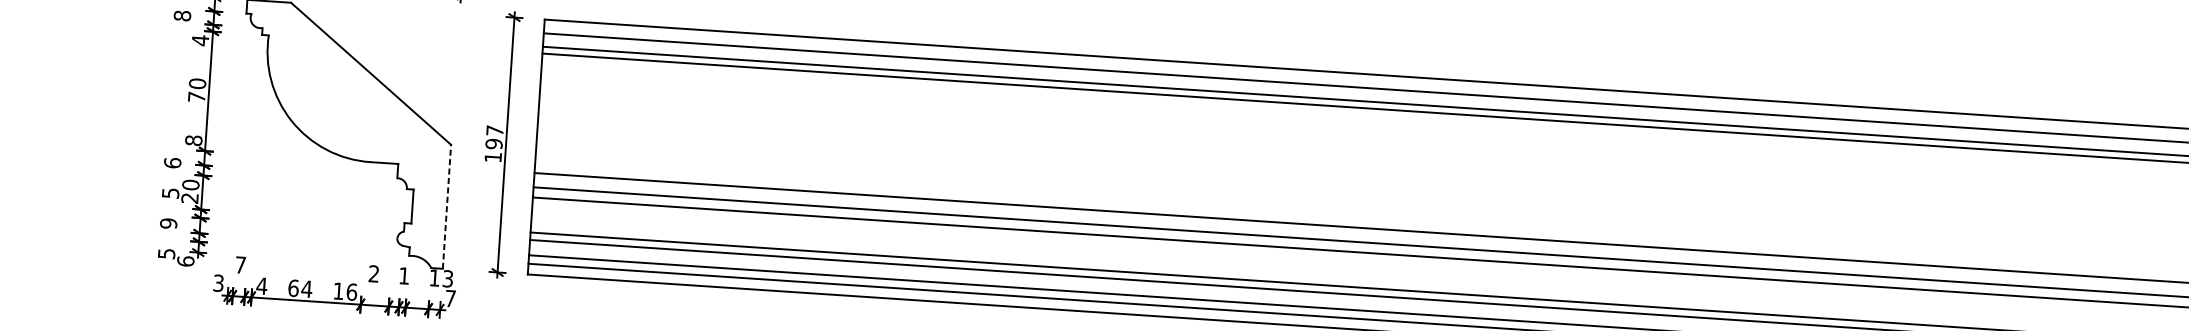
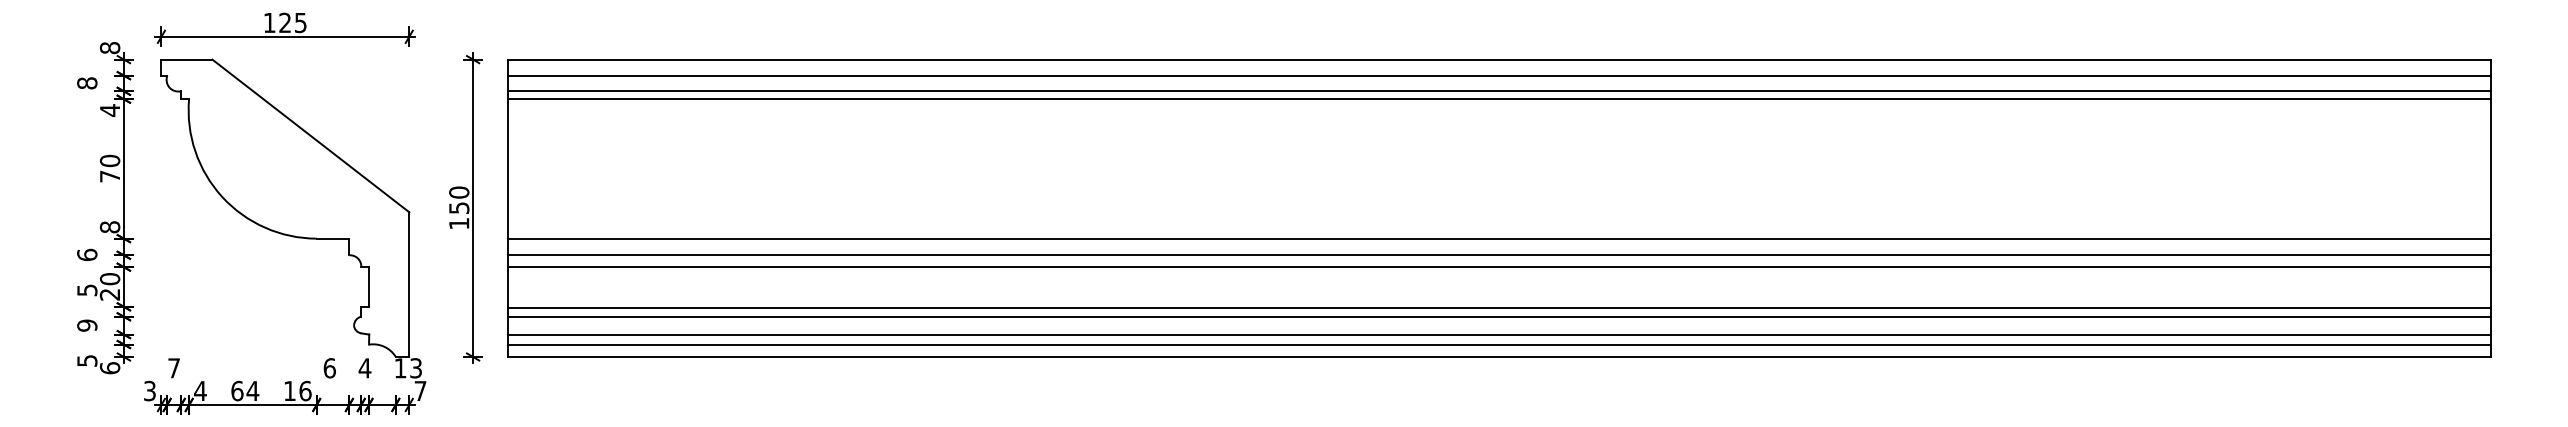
text: (494, 137) -> (459, 200), 197 -> 150
line: (447, 206) -> (409, 284), dashed -> solid
text: (373, 274) -> (329, 368), 2 -> 6
text: (403, 276) -> (364, 368), 1 -> 4

